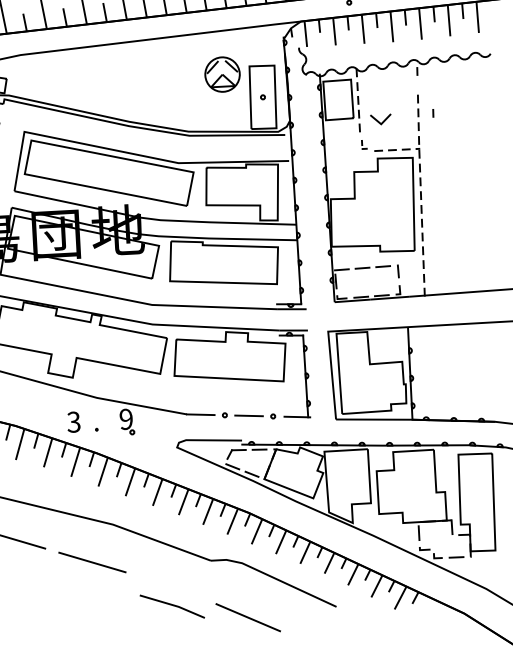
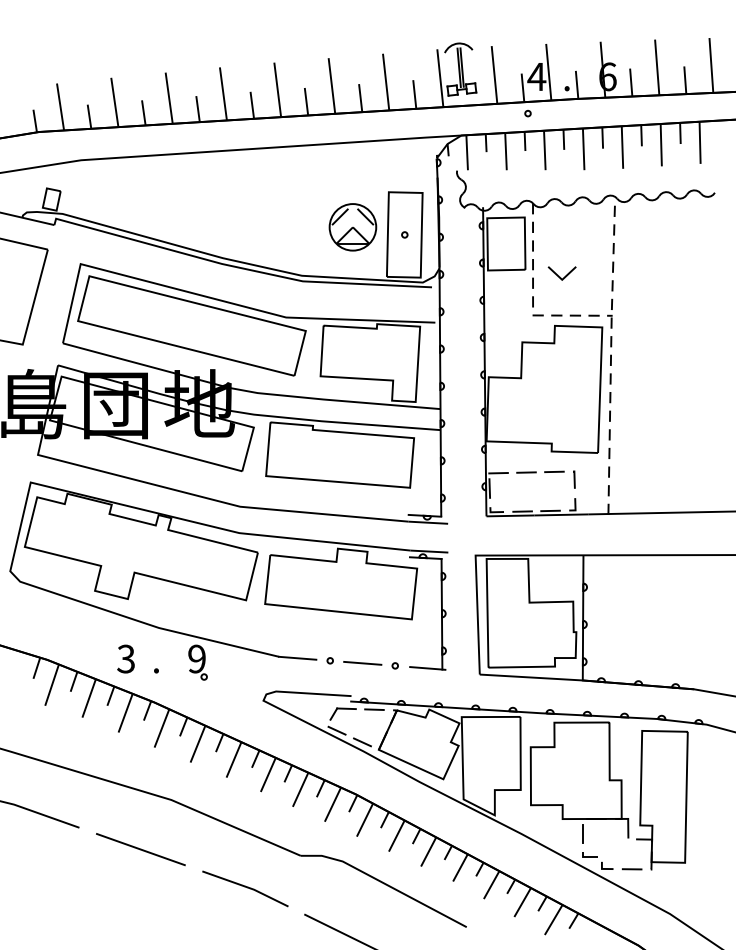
part: (222, 74) -> (352, 227), moved
line: (433, 113) -> (614, 229), moved
part: (364, 144) -> (537, 306), size x1.67
line: (172, 605) -> (245, 887), moved

